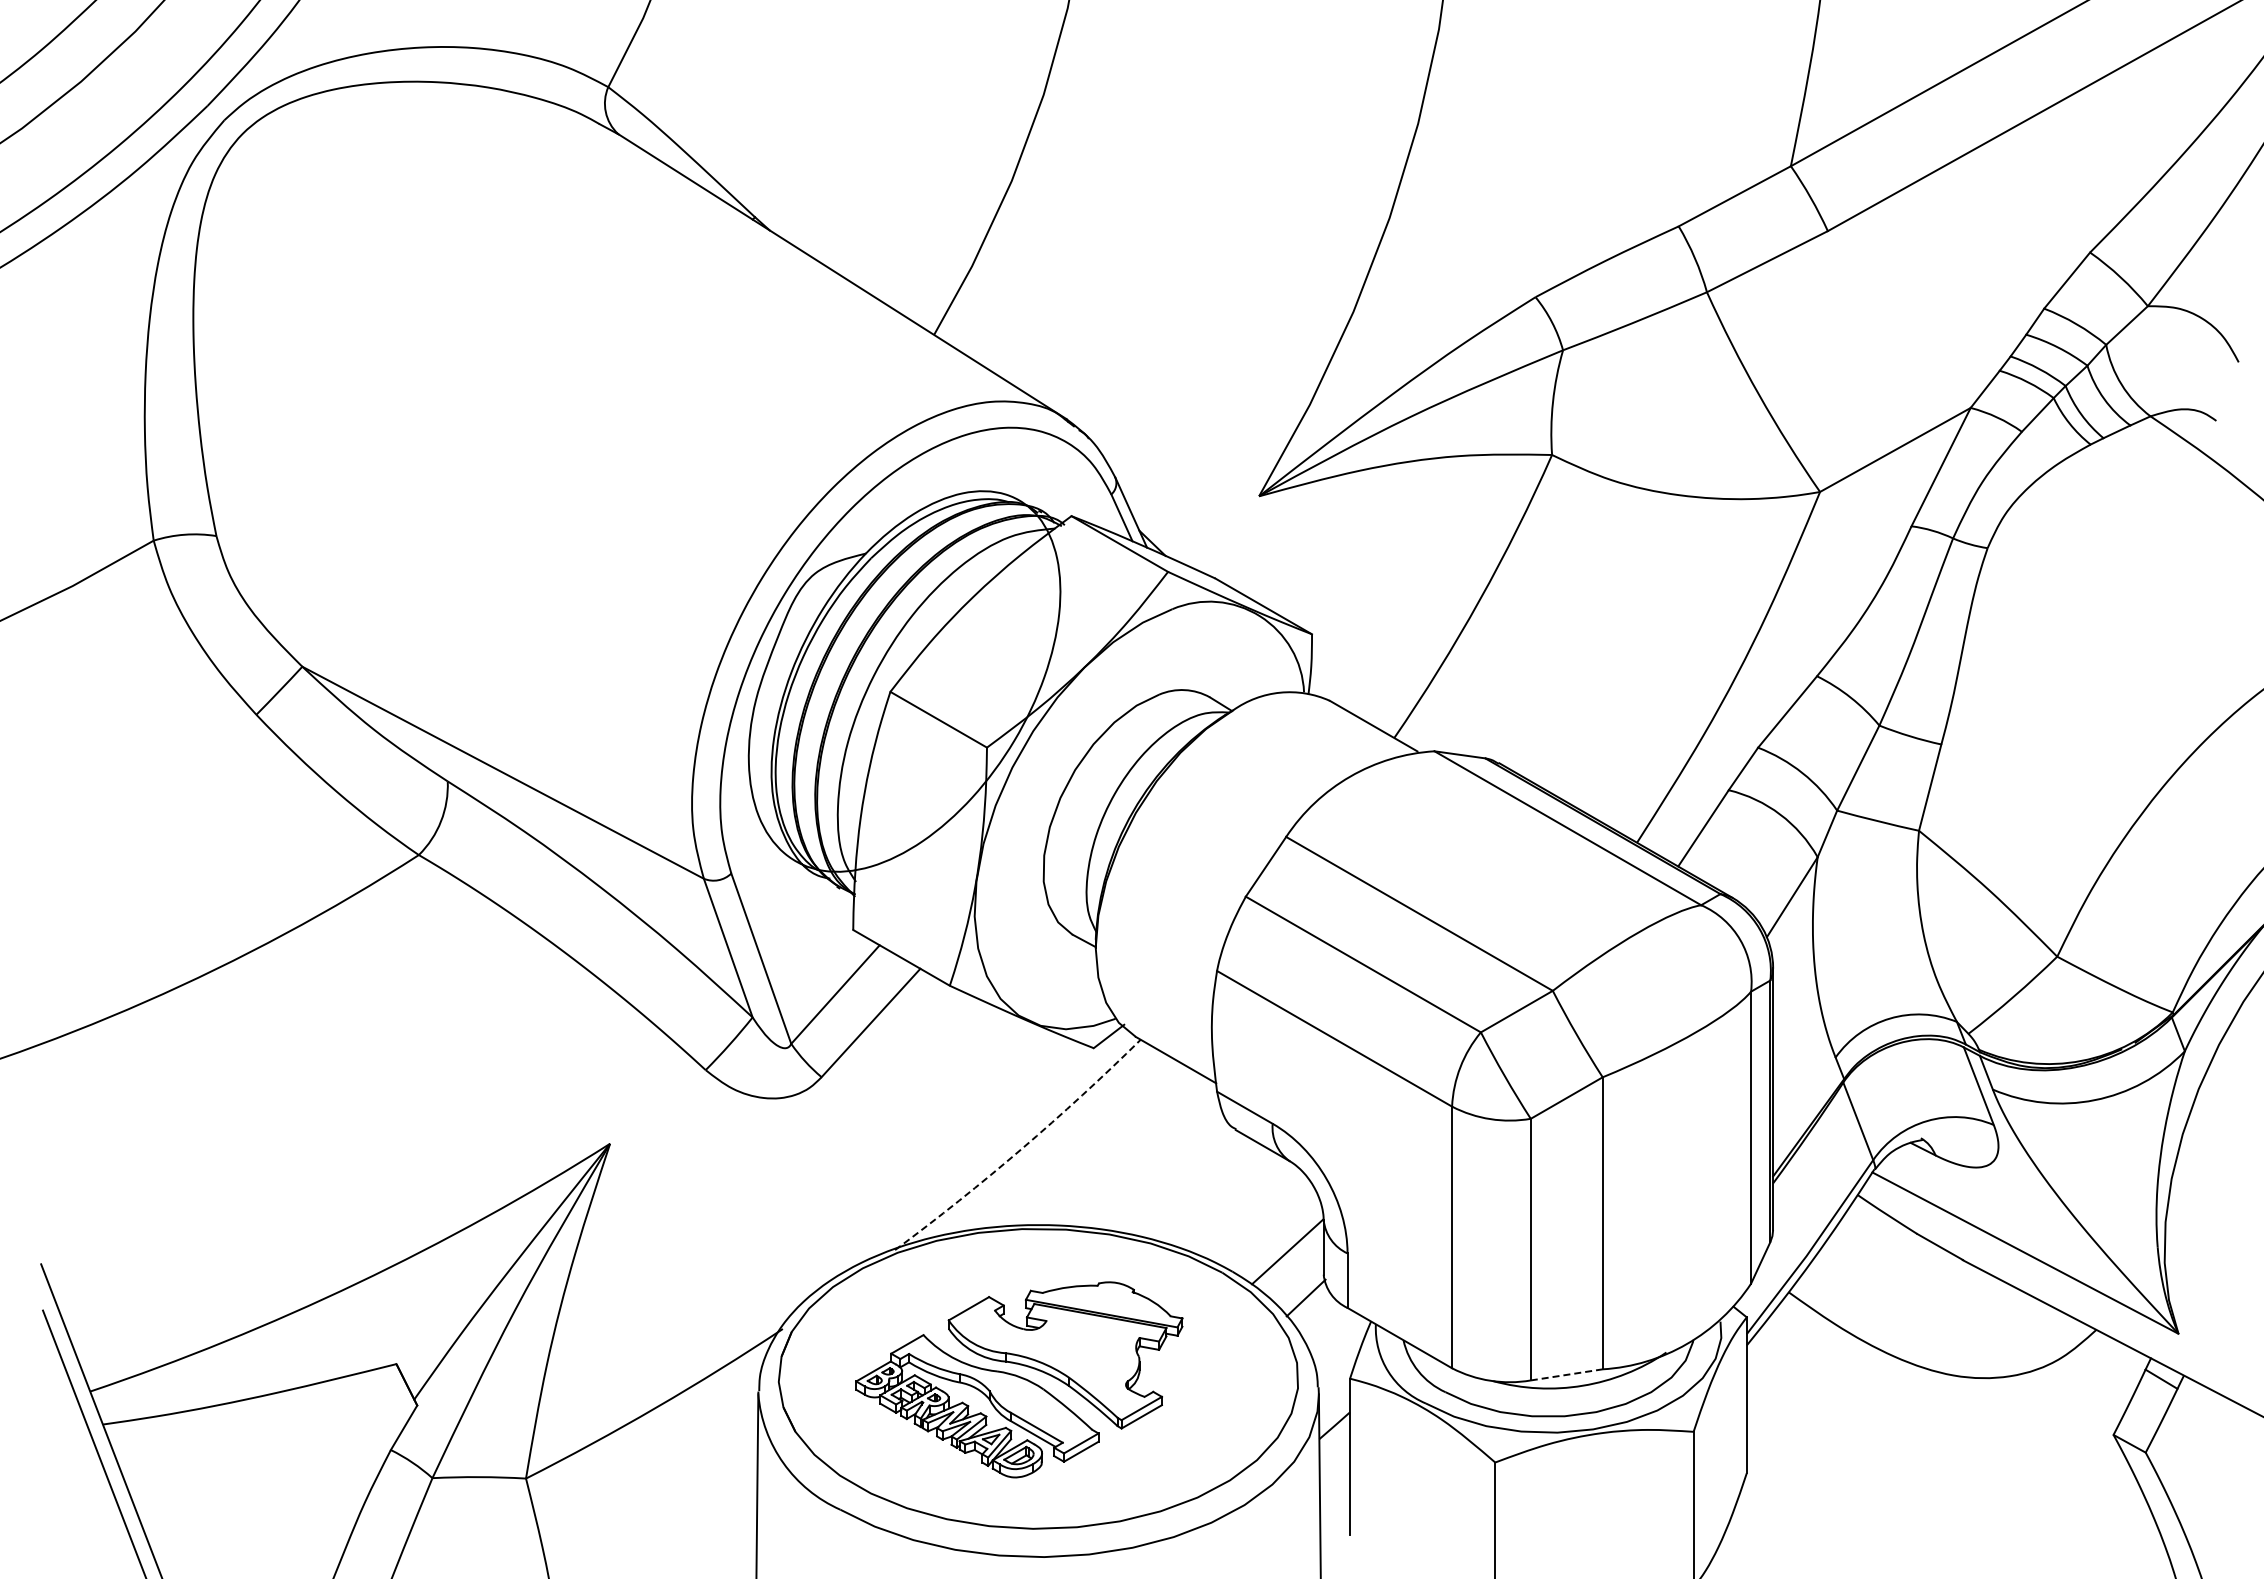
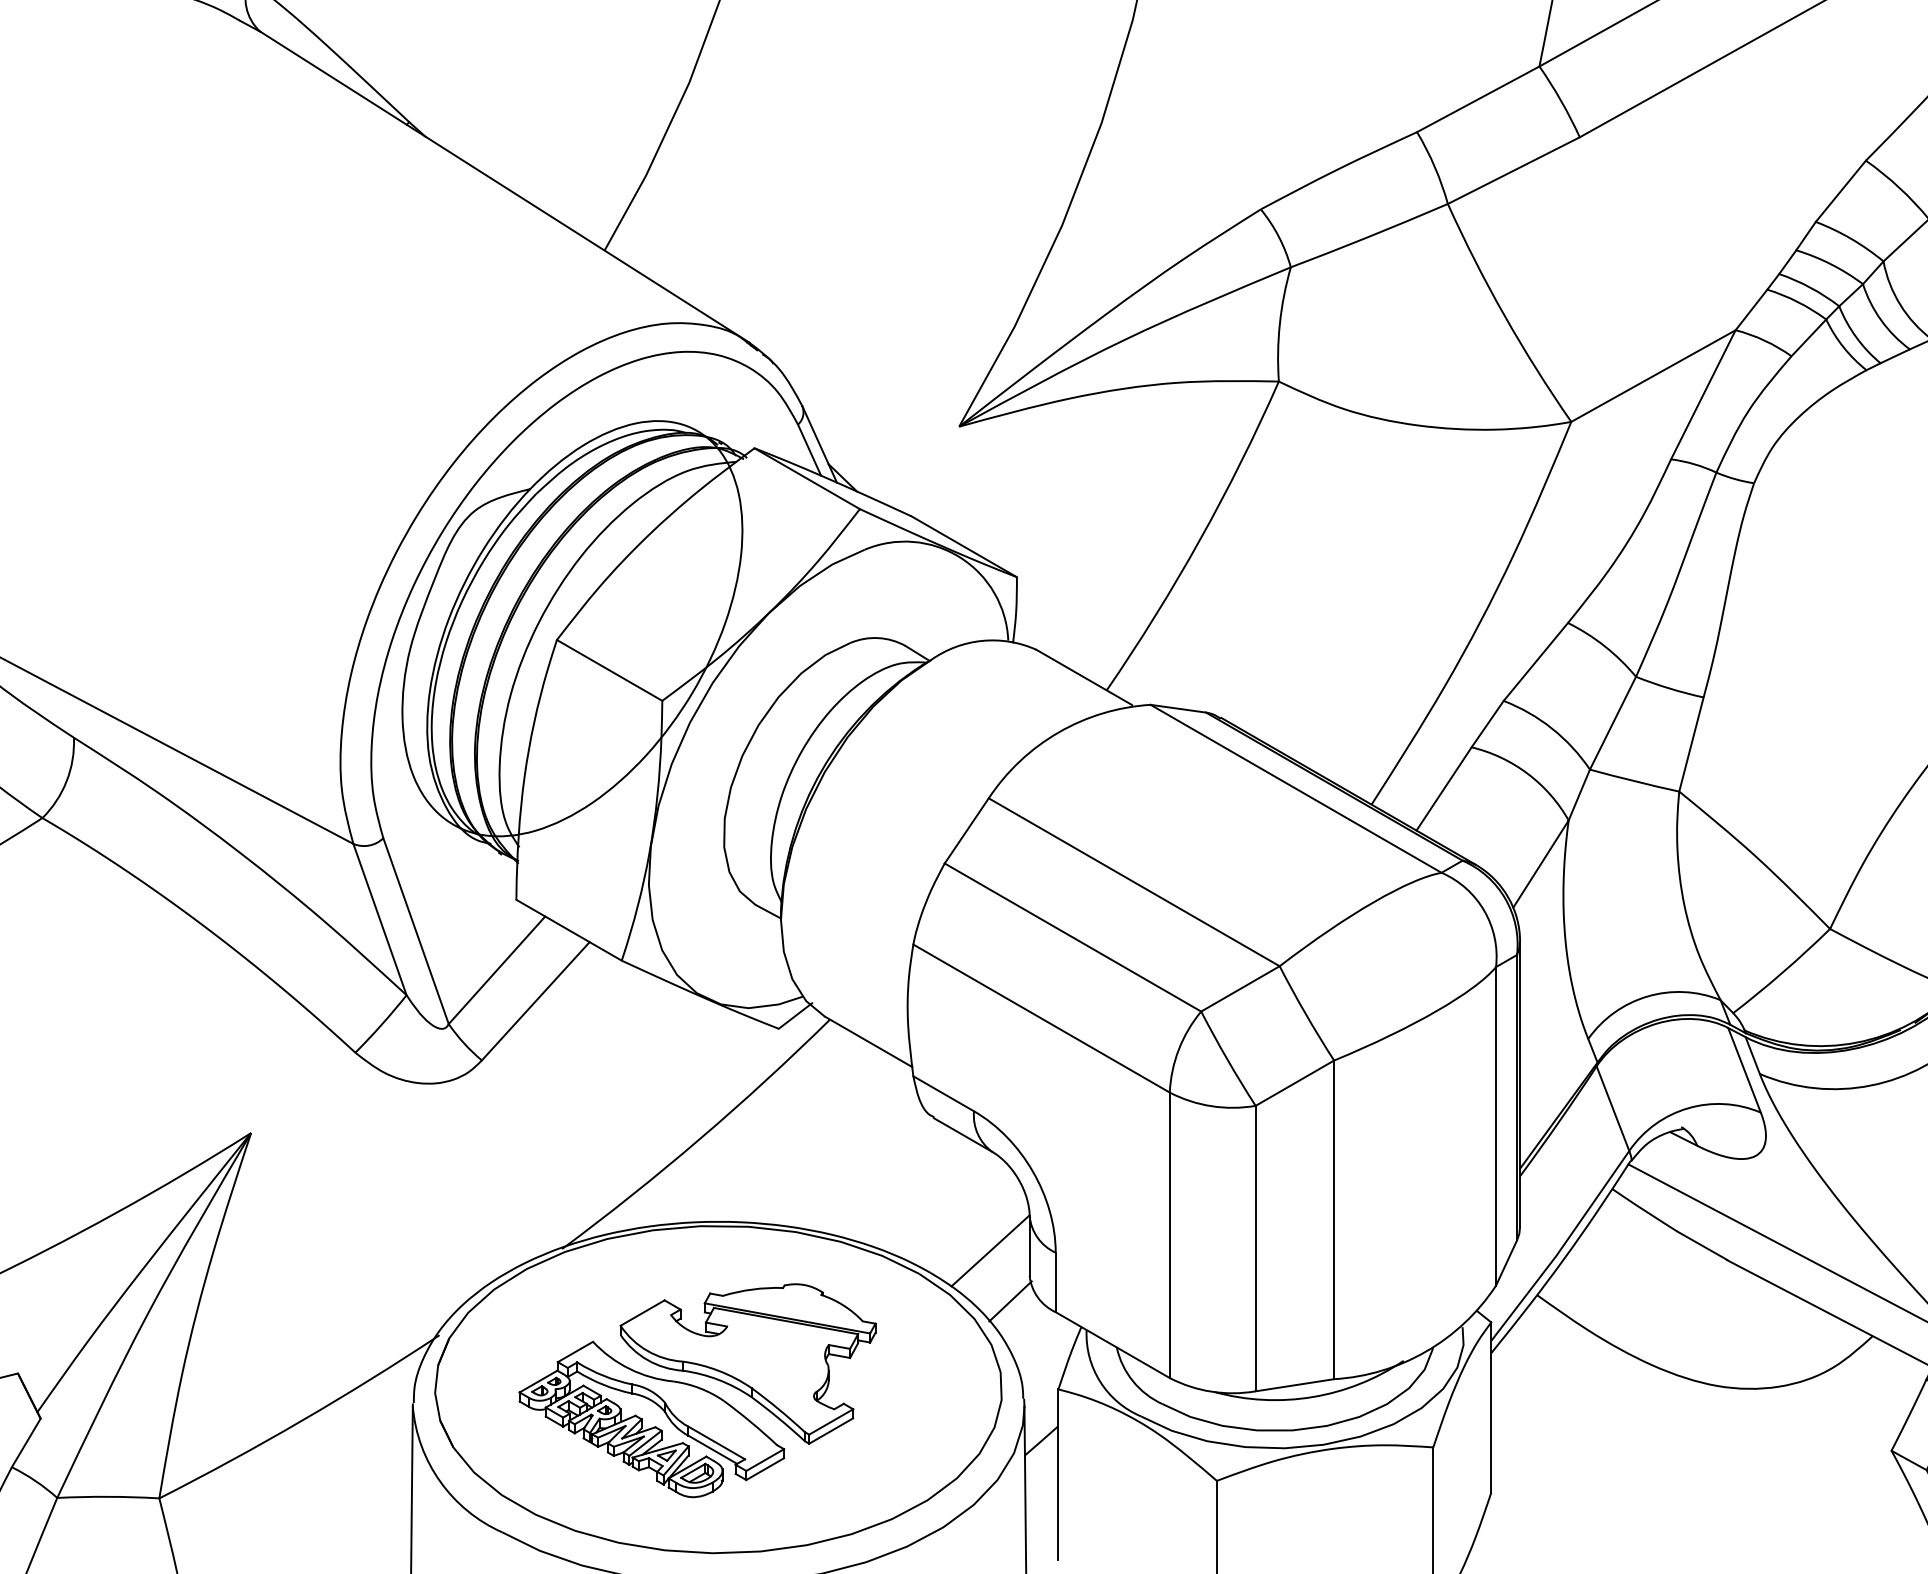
arc: (1021, 1149) -> (699, 1139), dashed -> solid
line: (1567, 1374) -> (1295, 1384), dashed -> solid

